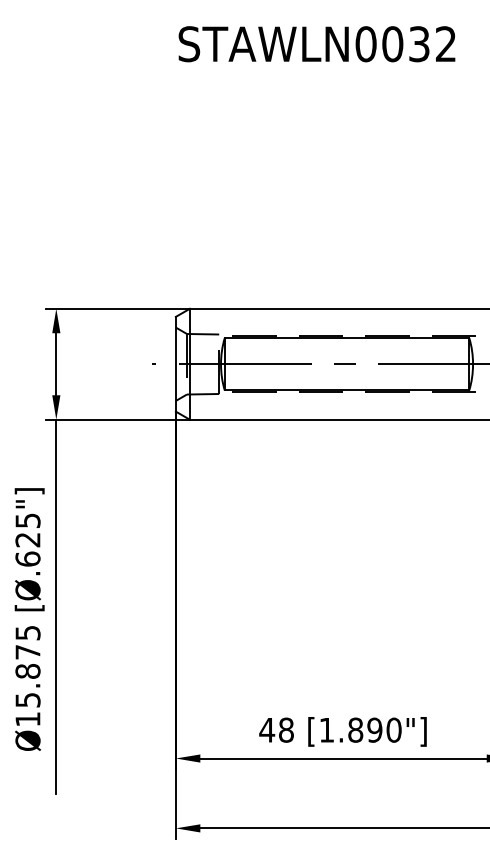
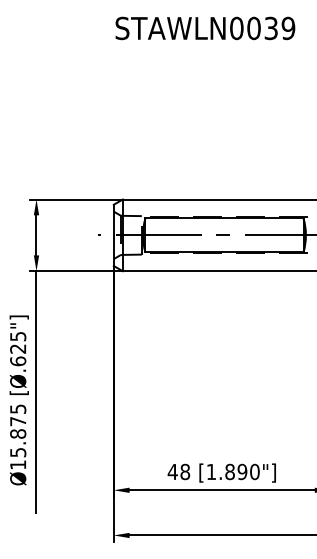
text: (446, 44) -> (288, 28), STAWLN0032 -> STAWLN0039

